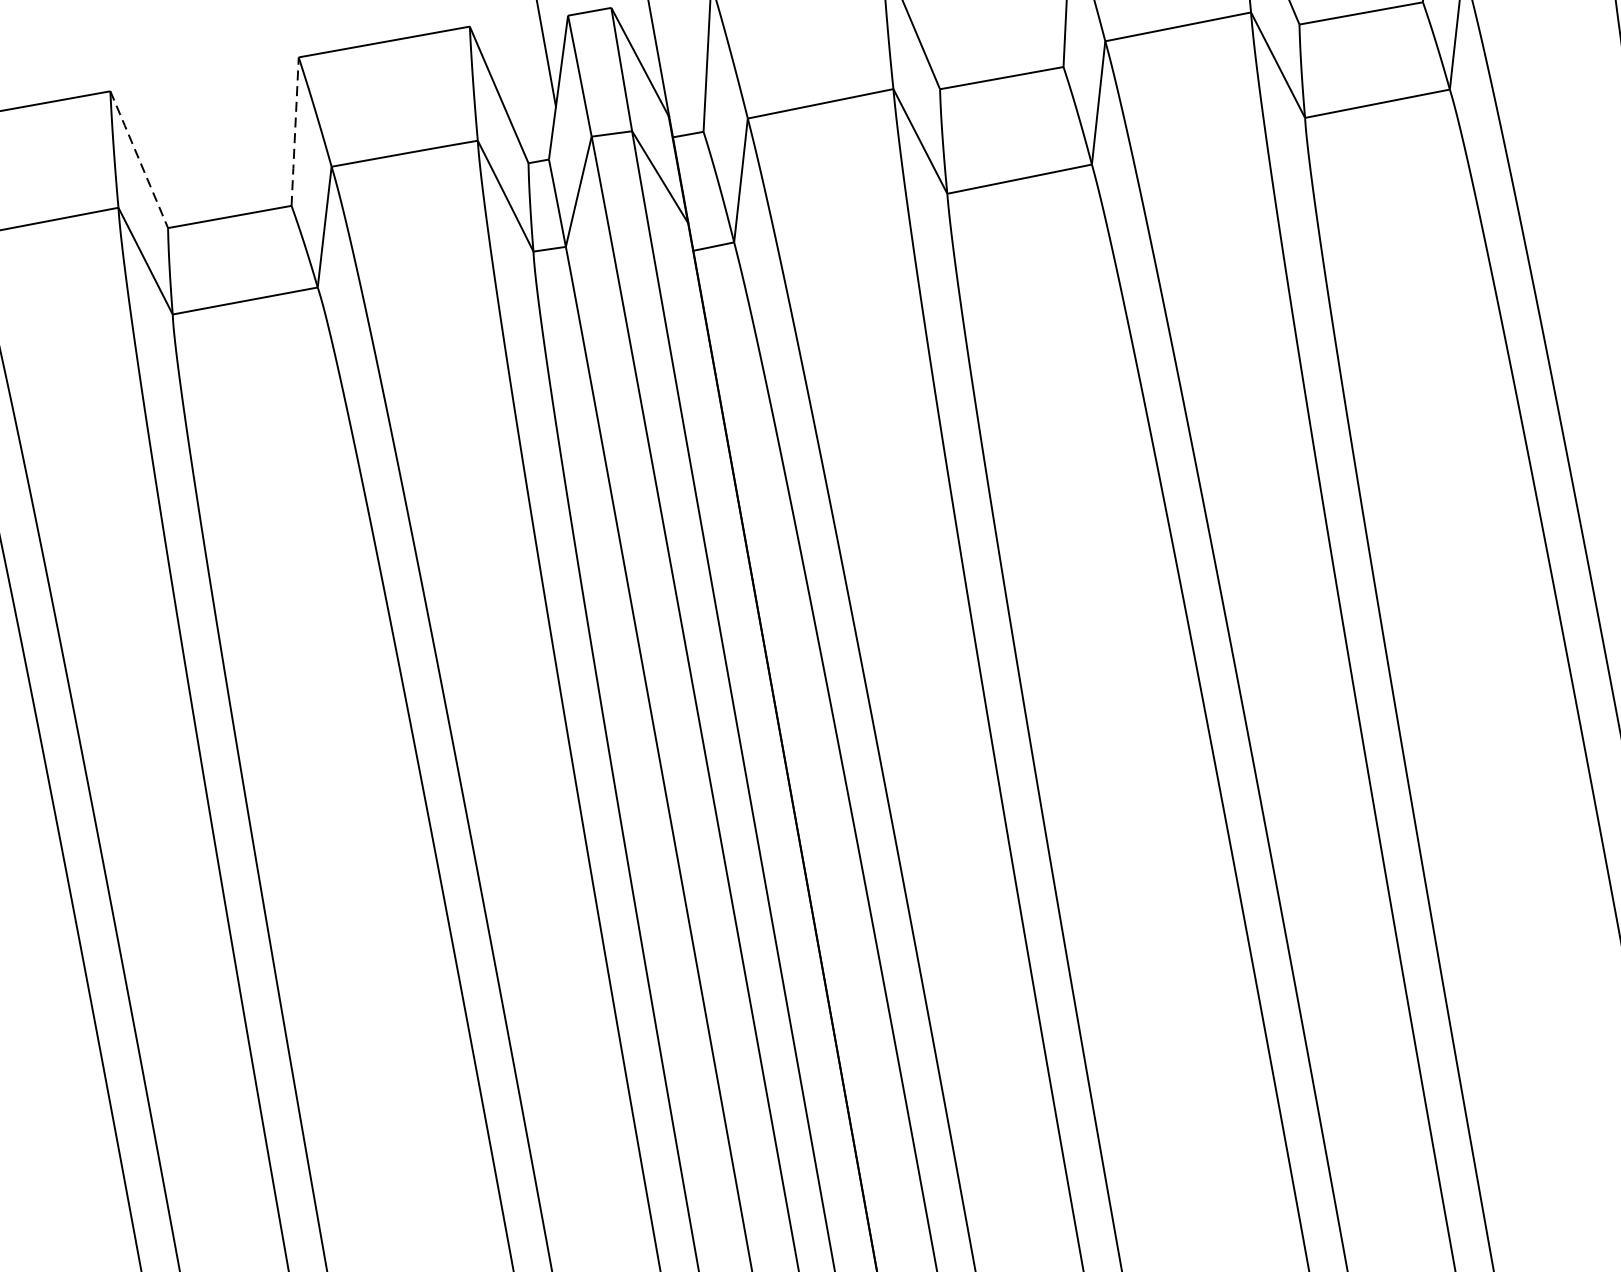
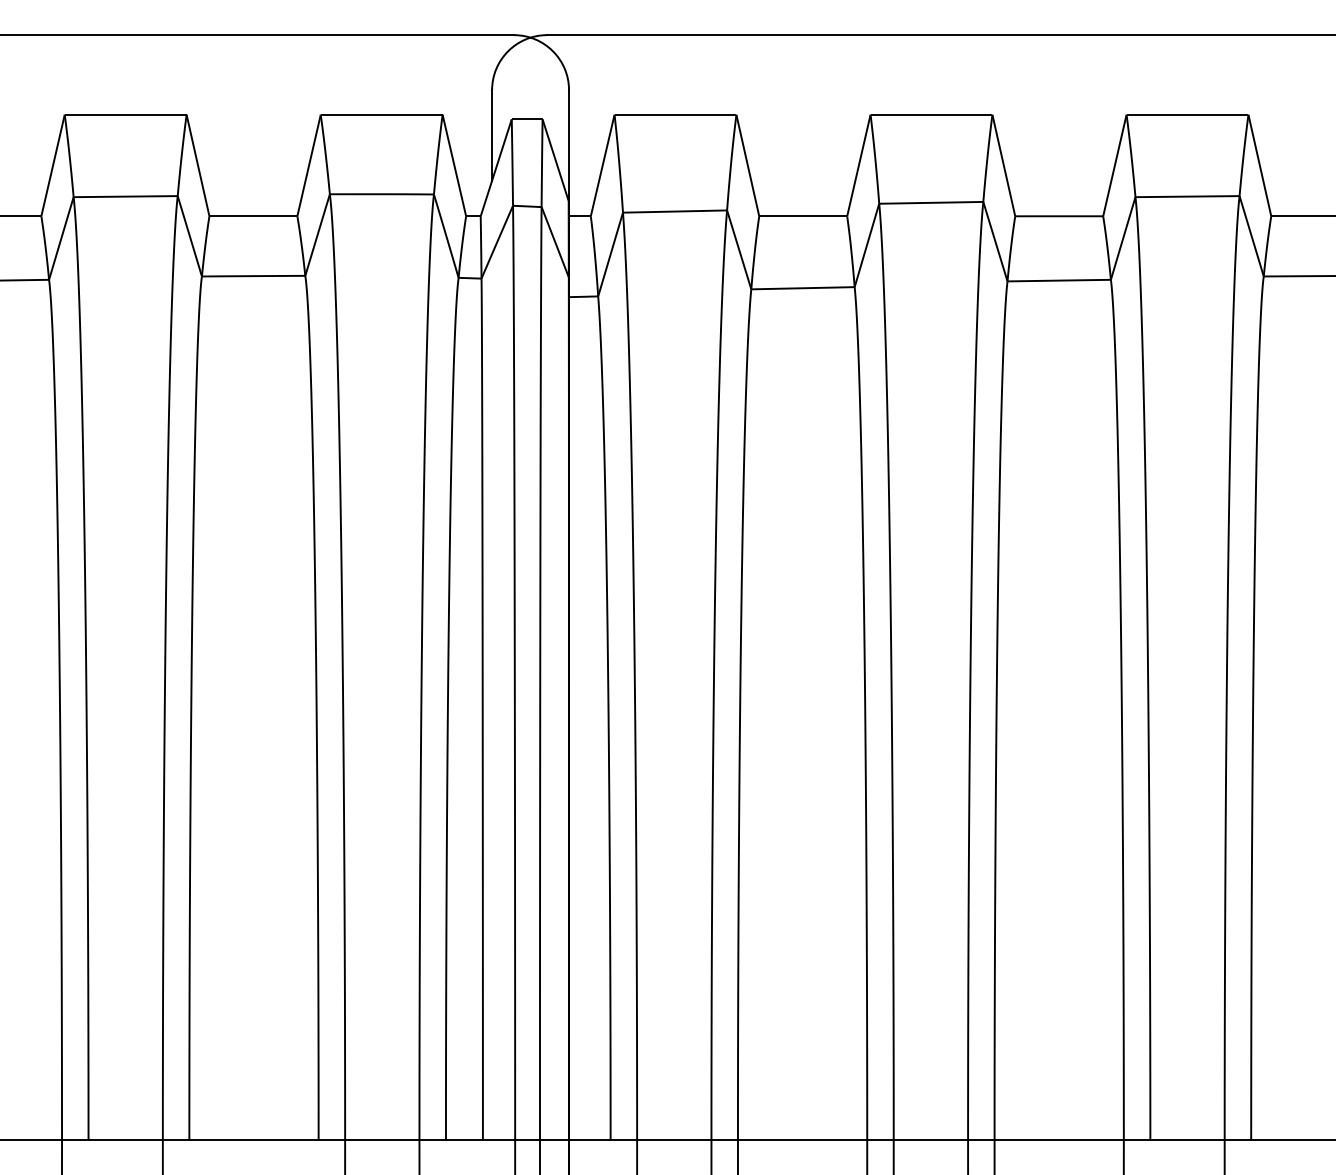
line: (295, 131) -> (309, 165), dashed -> solid
line: (138, 158) -> (197, 164), dashed -> solid

